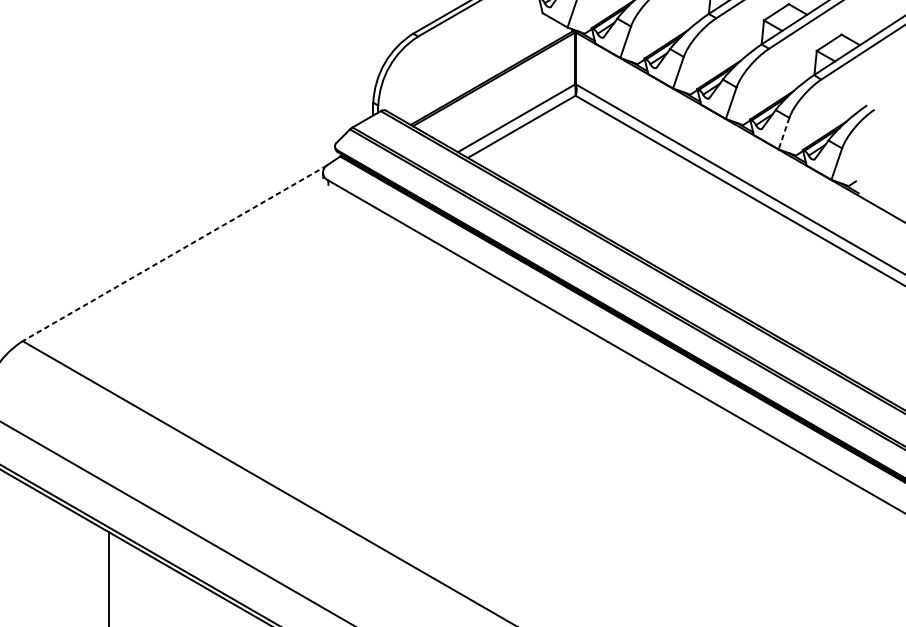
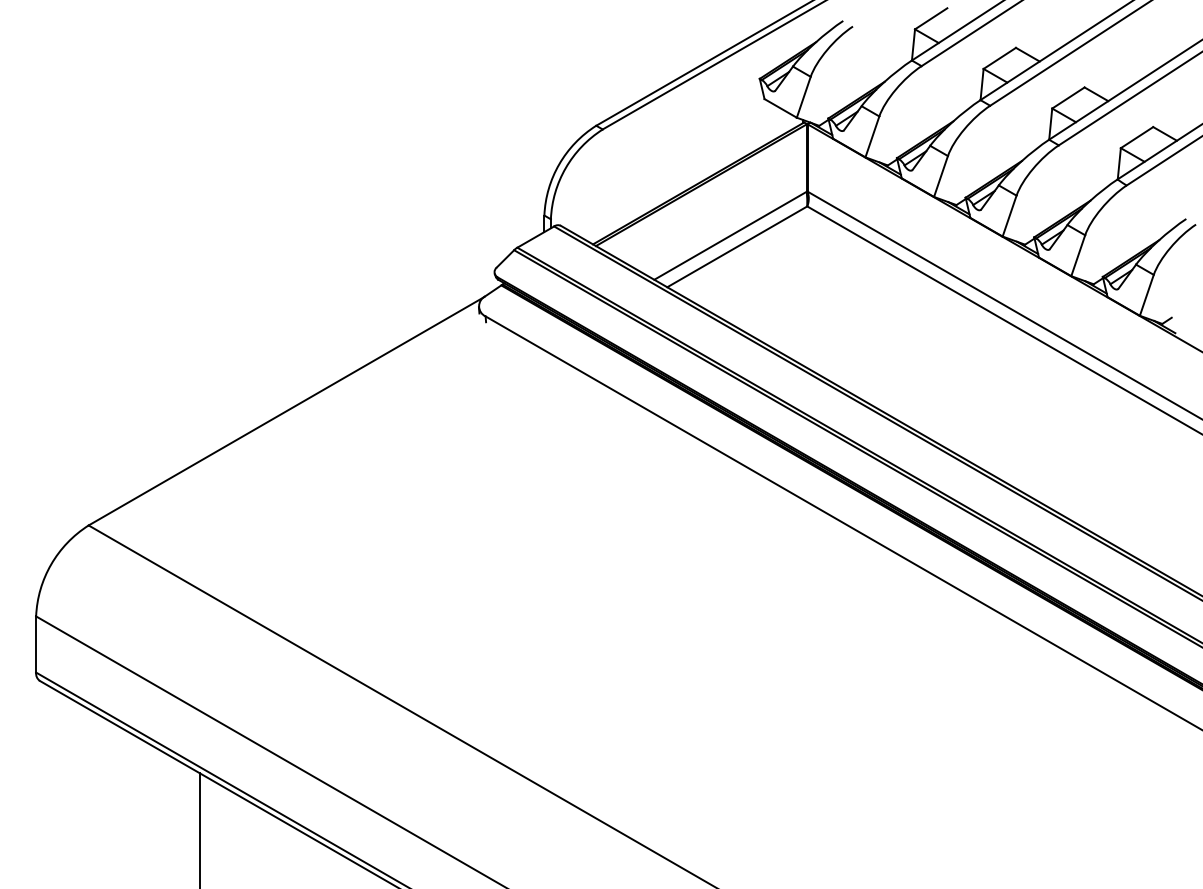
line: (784, 133) -> (1078, 255), dashed -> solid
line: (174, 253) -> (286, 411), dashed -> solid

